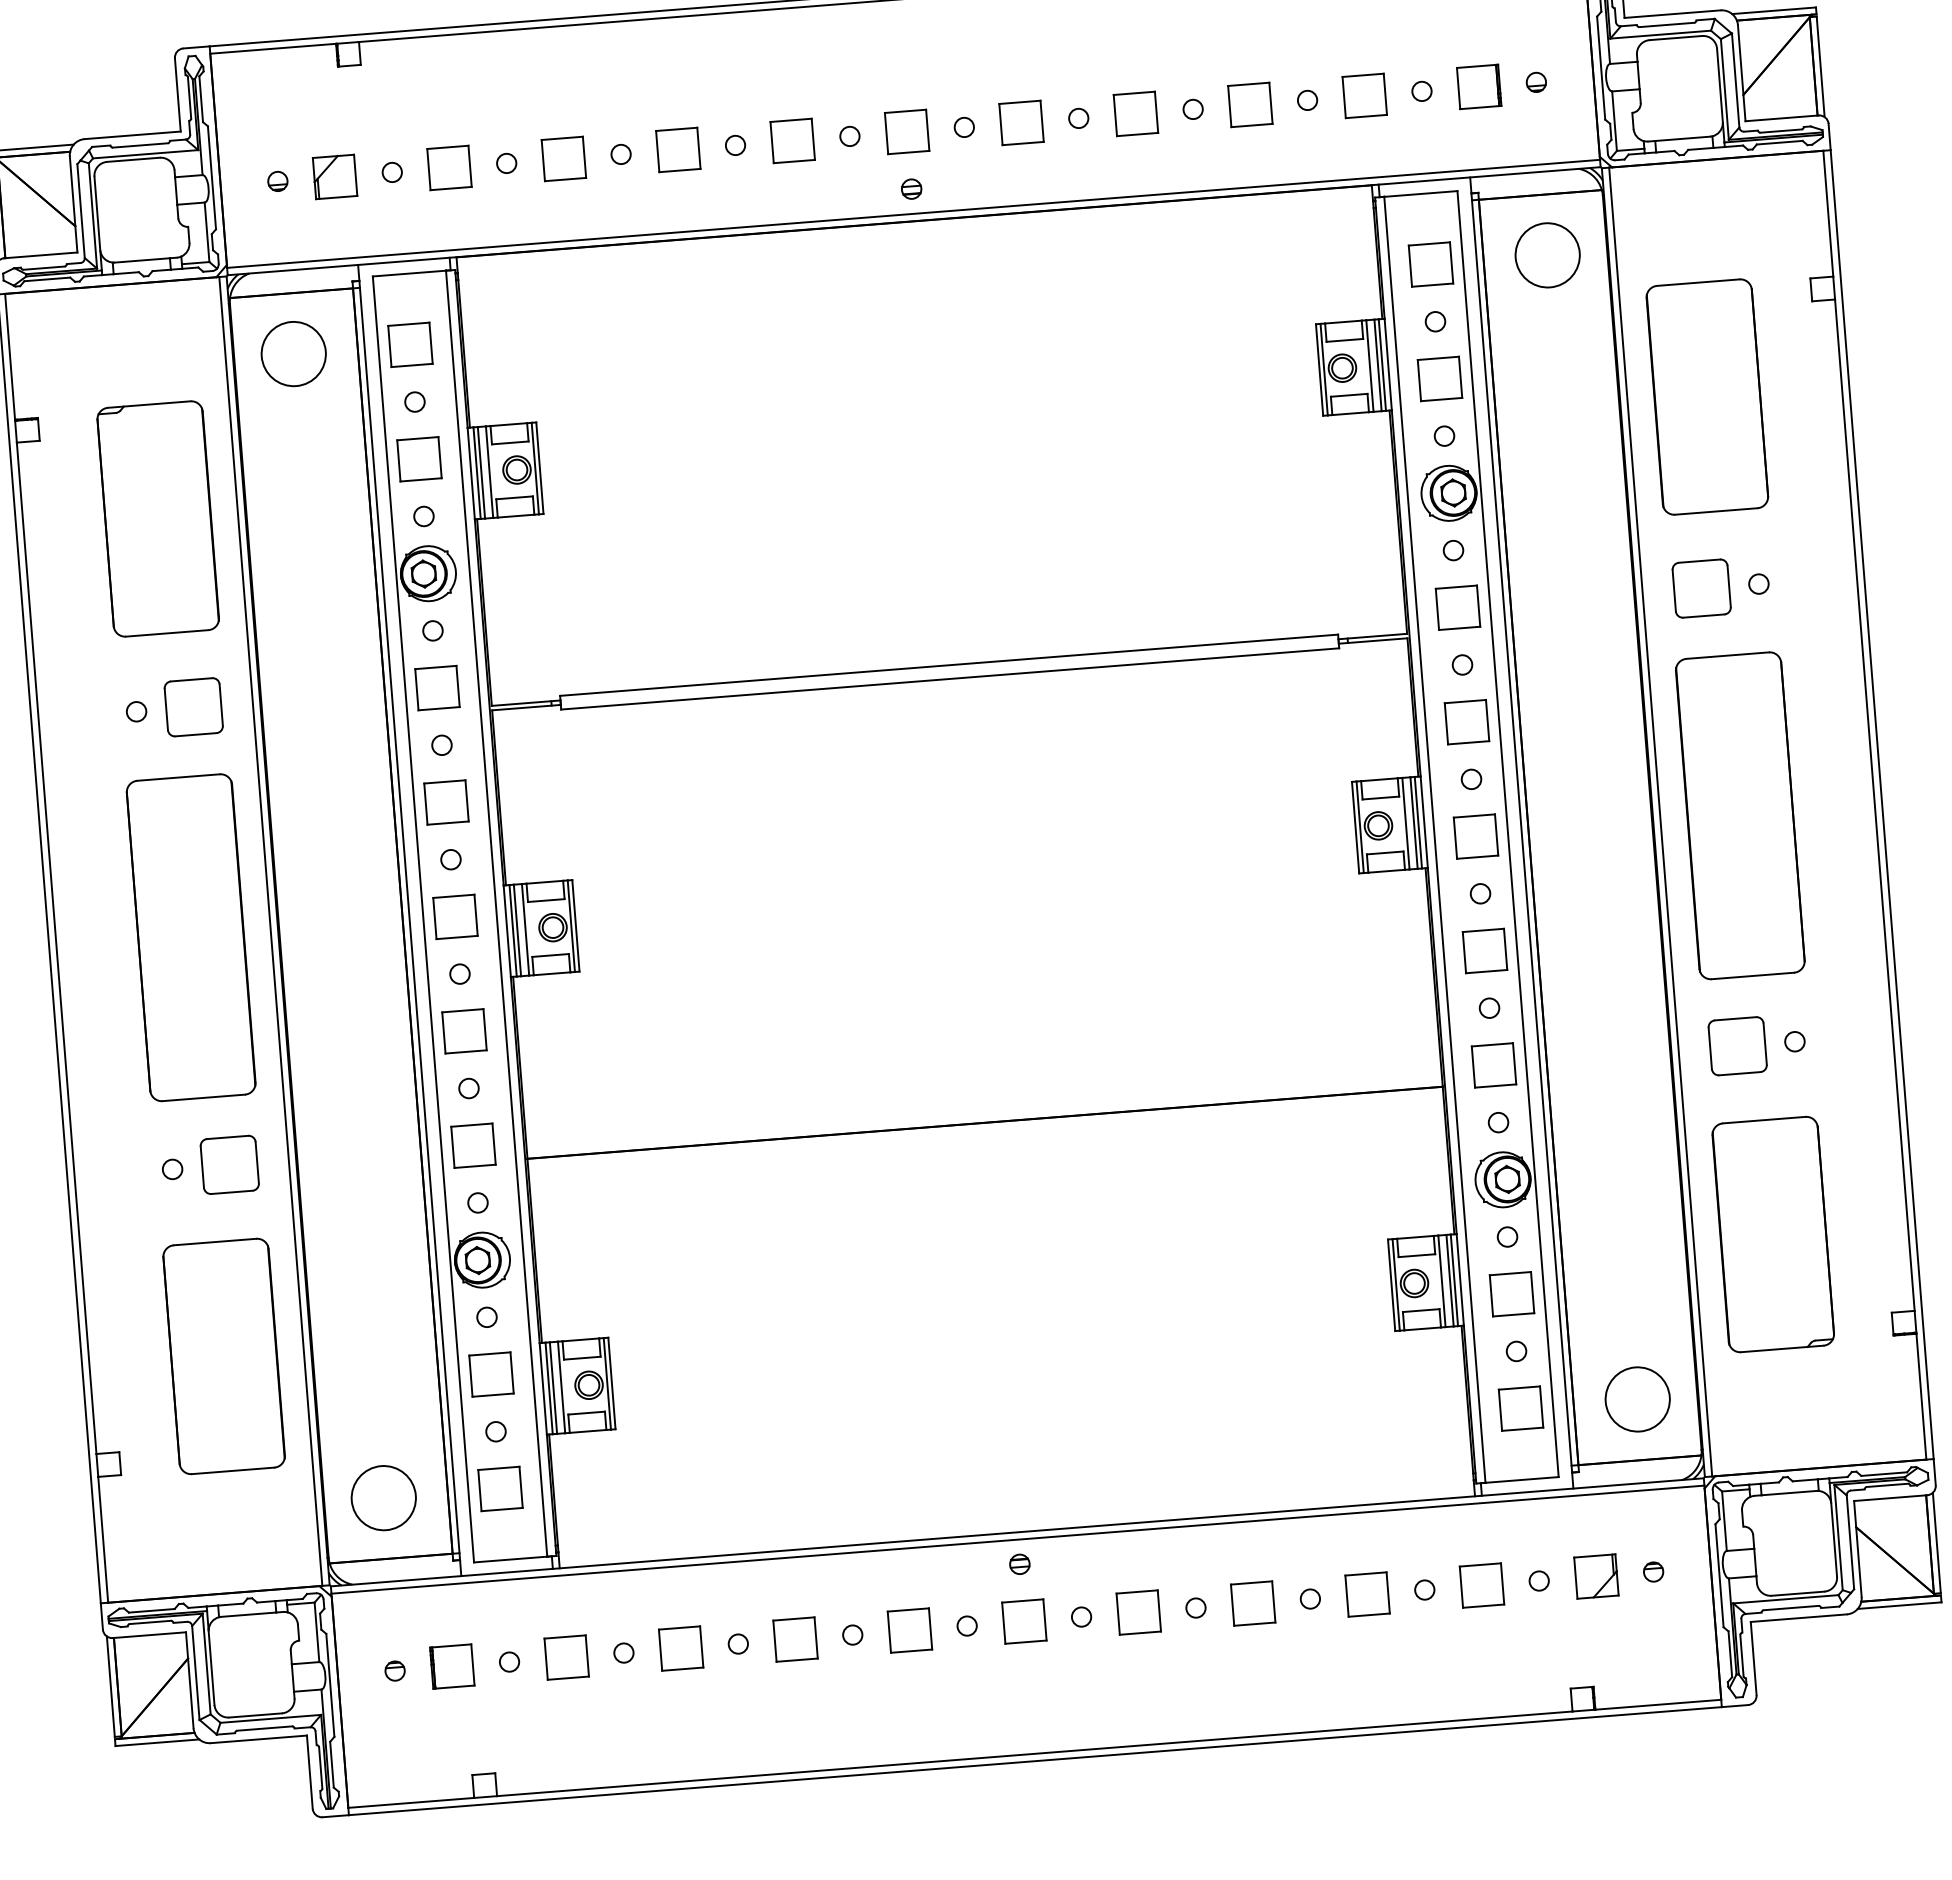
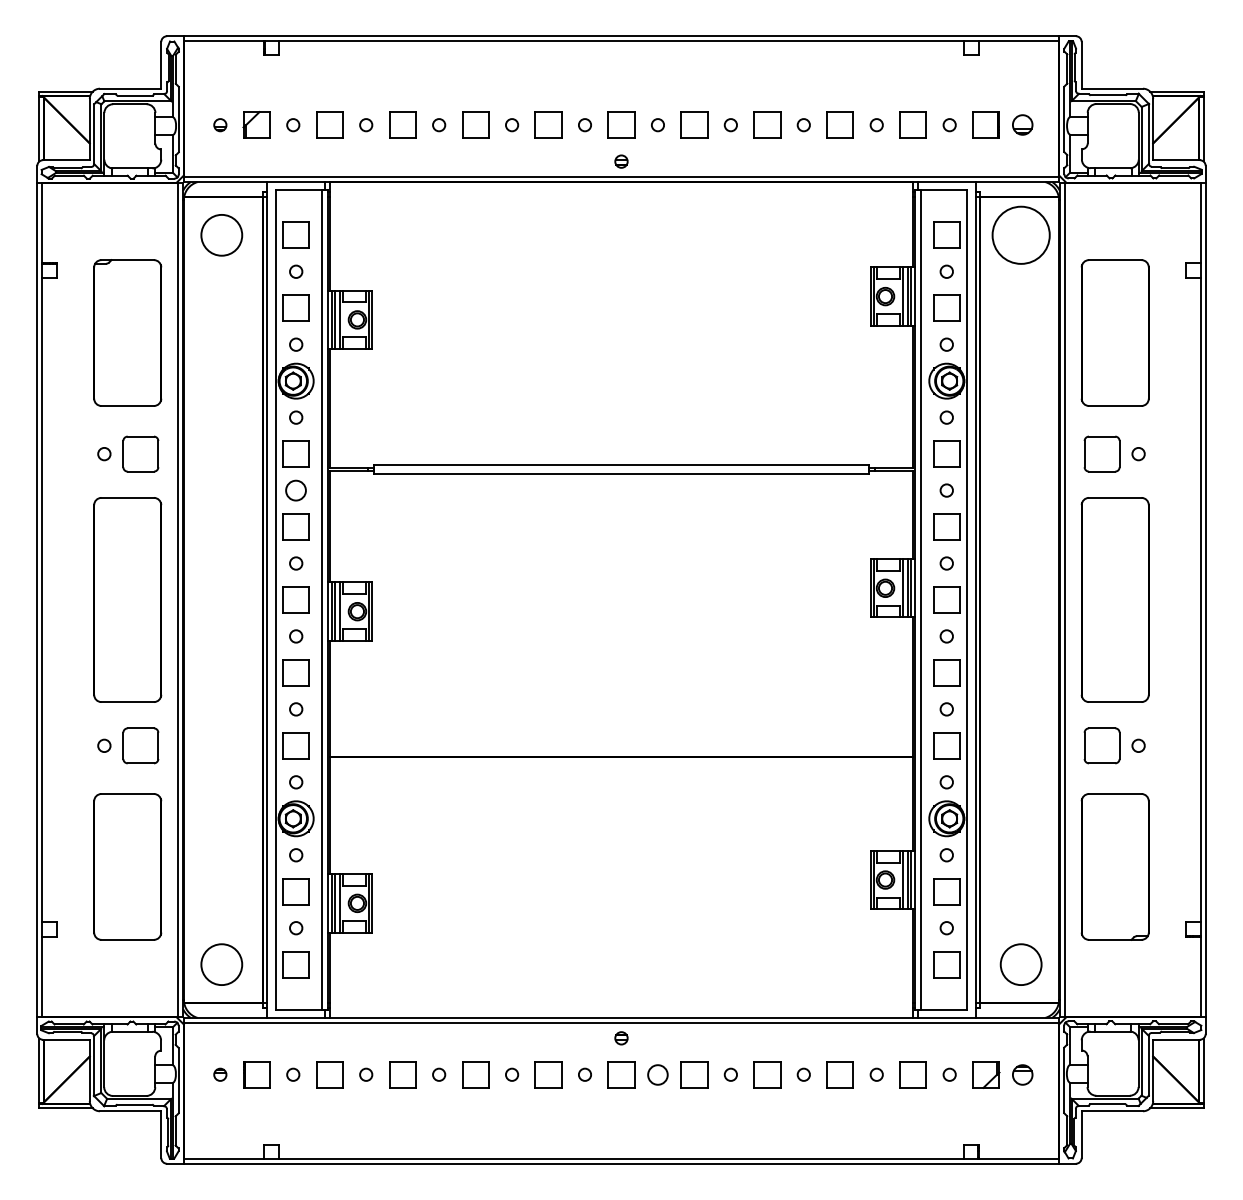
part: (1536, 82) -> (1022, 125), size x1.6
circle: (1546, 254) -> (1020, 234), size x1.4
circle: (442, 745) -> (296, 490), size x1.6
part: (1653, 1571) -> (1022, 1074), size x1.6
circle: (1080, 1616) -> (657, 1074), size x1.6

